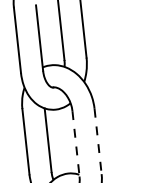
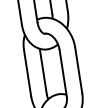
line: (98, 141) -> (79, 70), dashed -> solid
line: (76, 143) -> (63, 72), dashed -> solid

